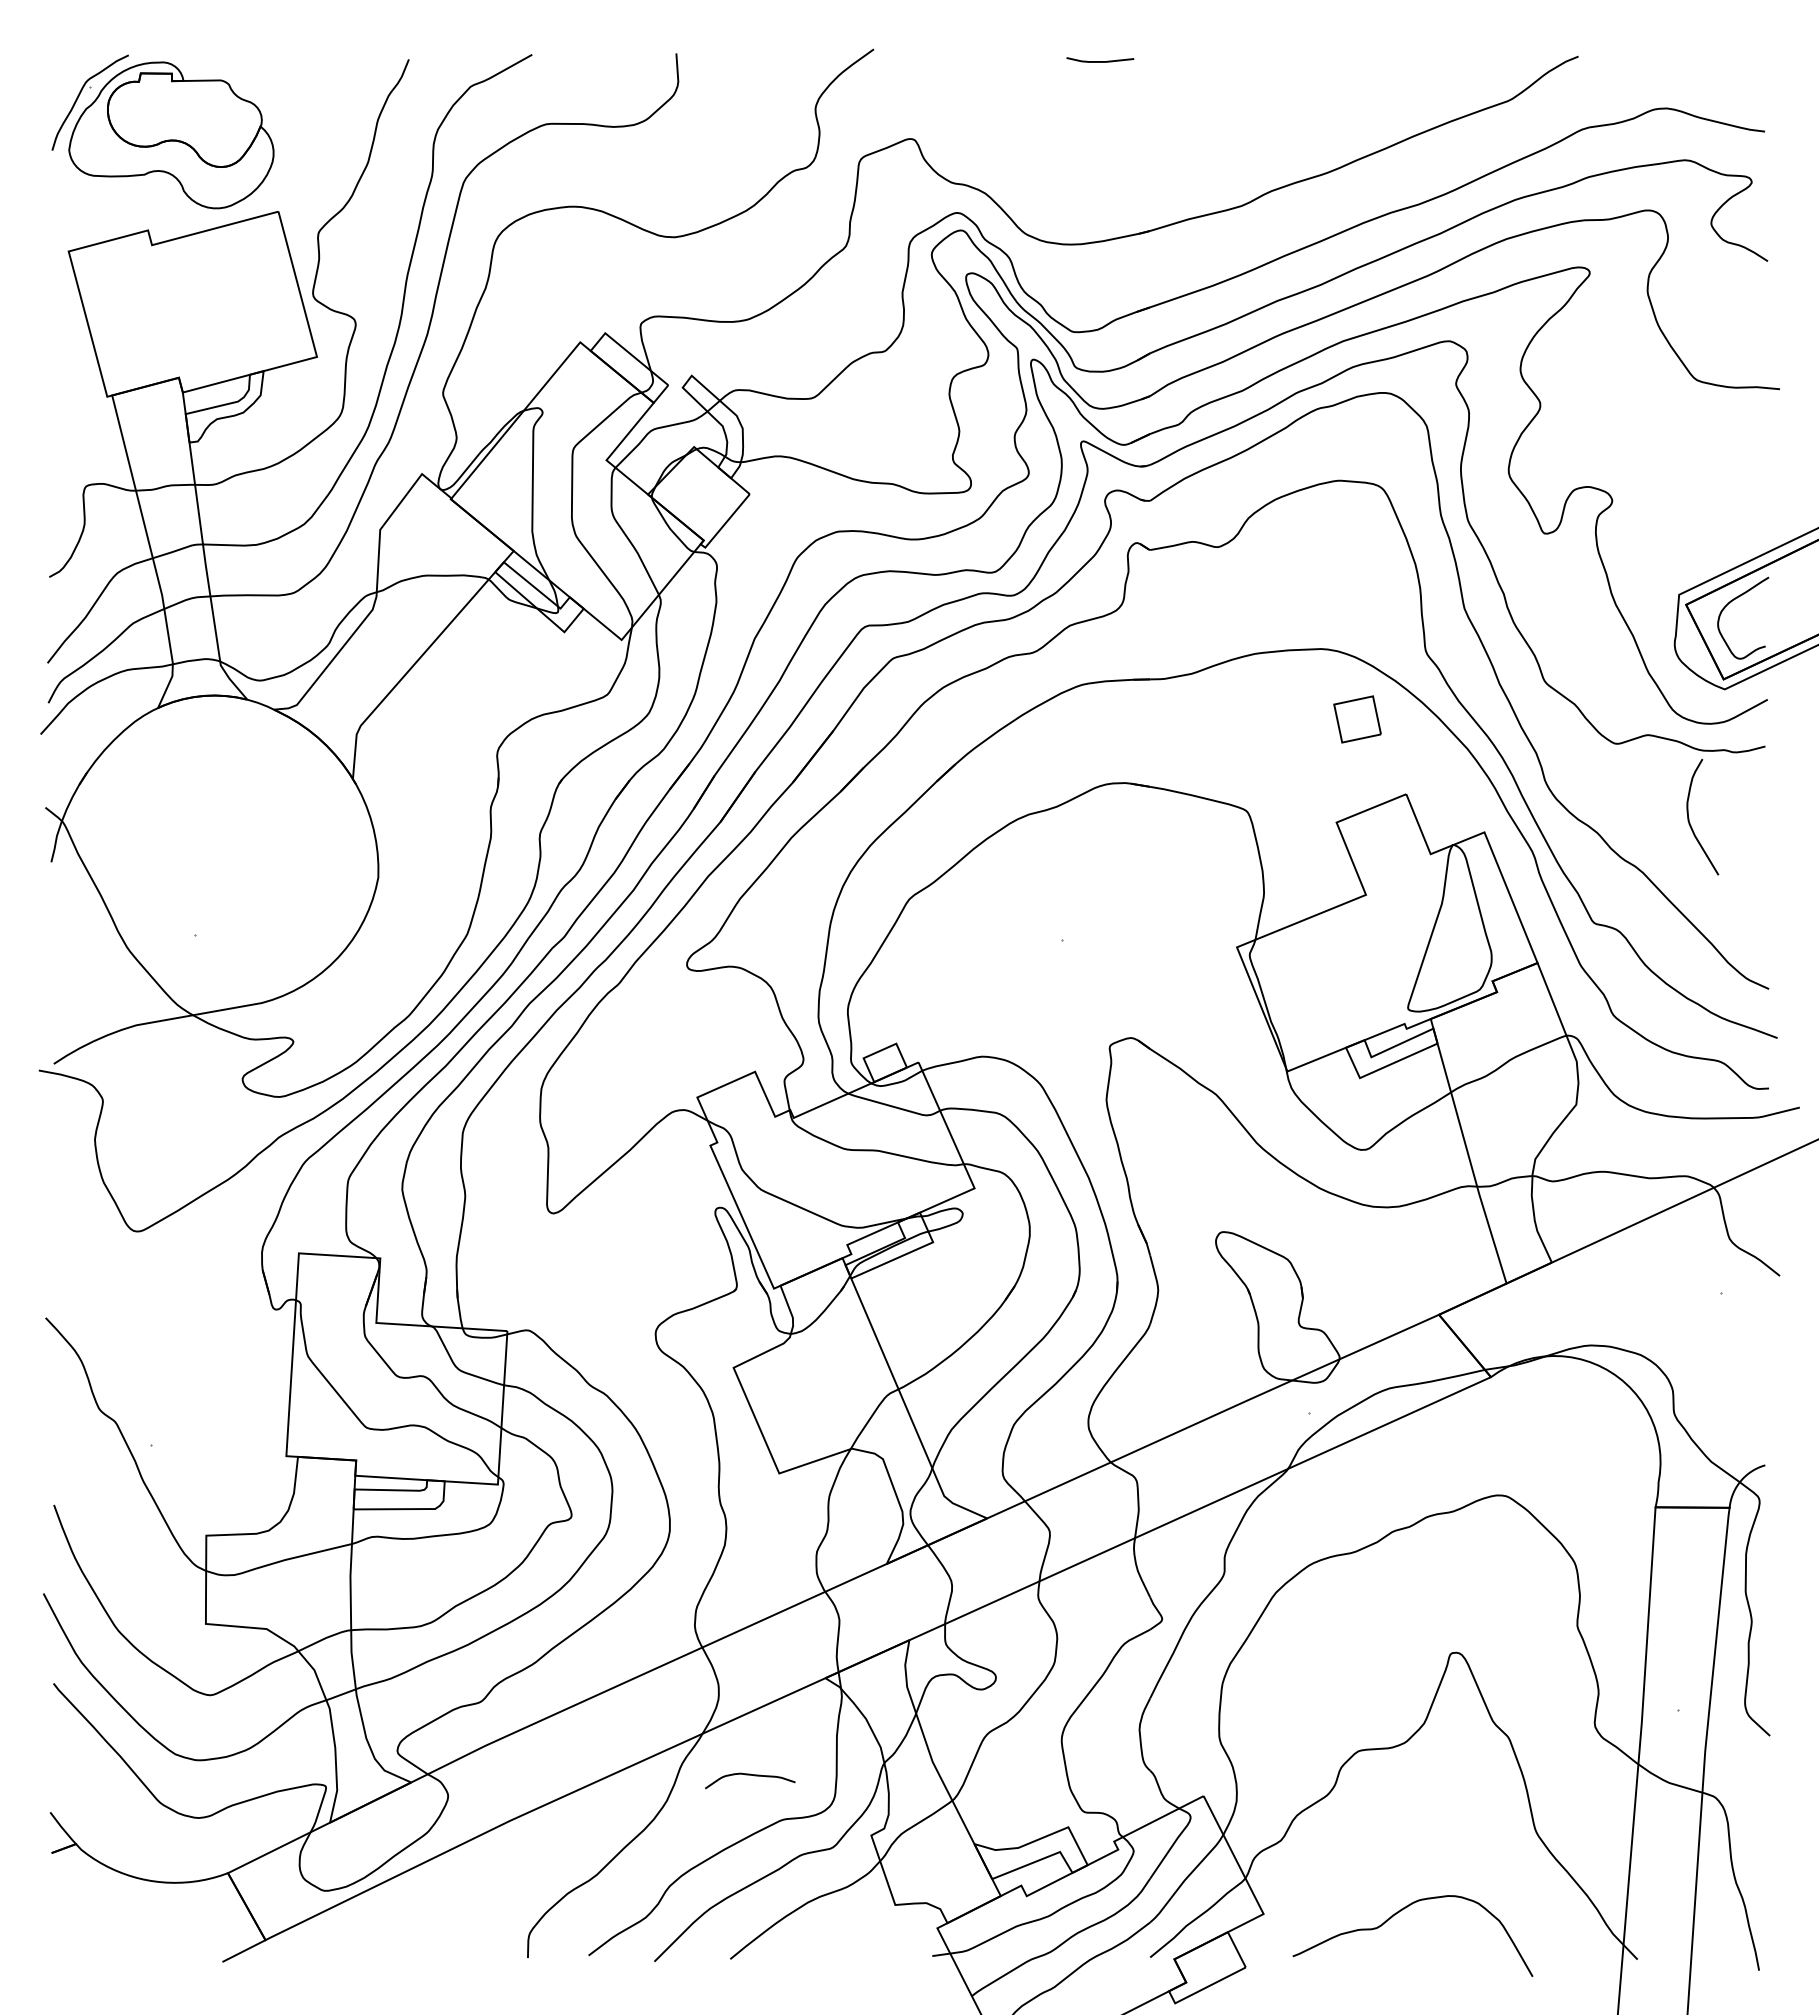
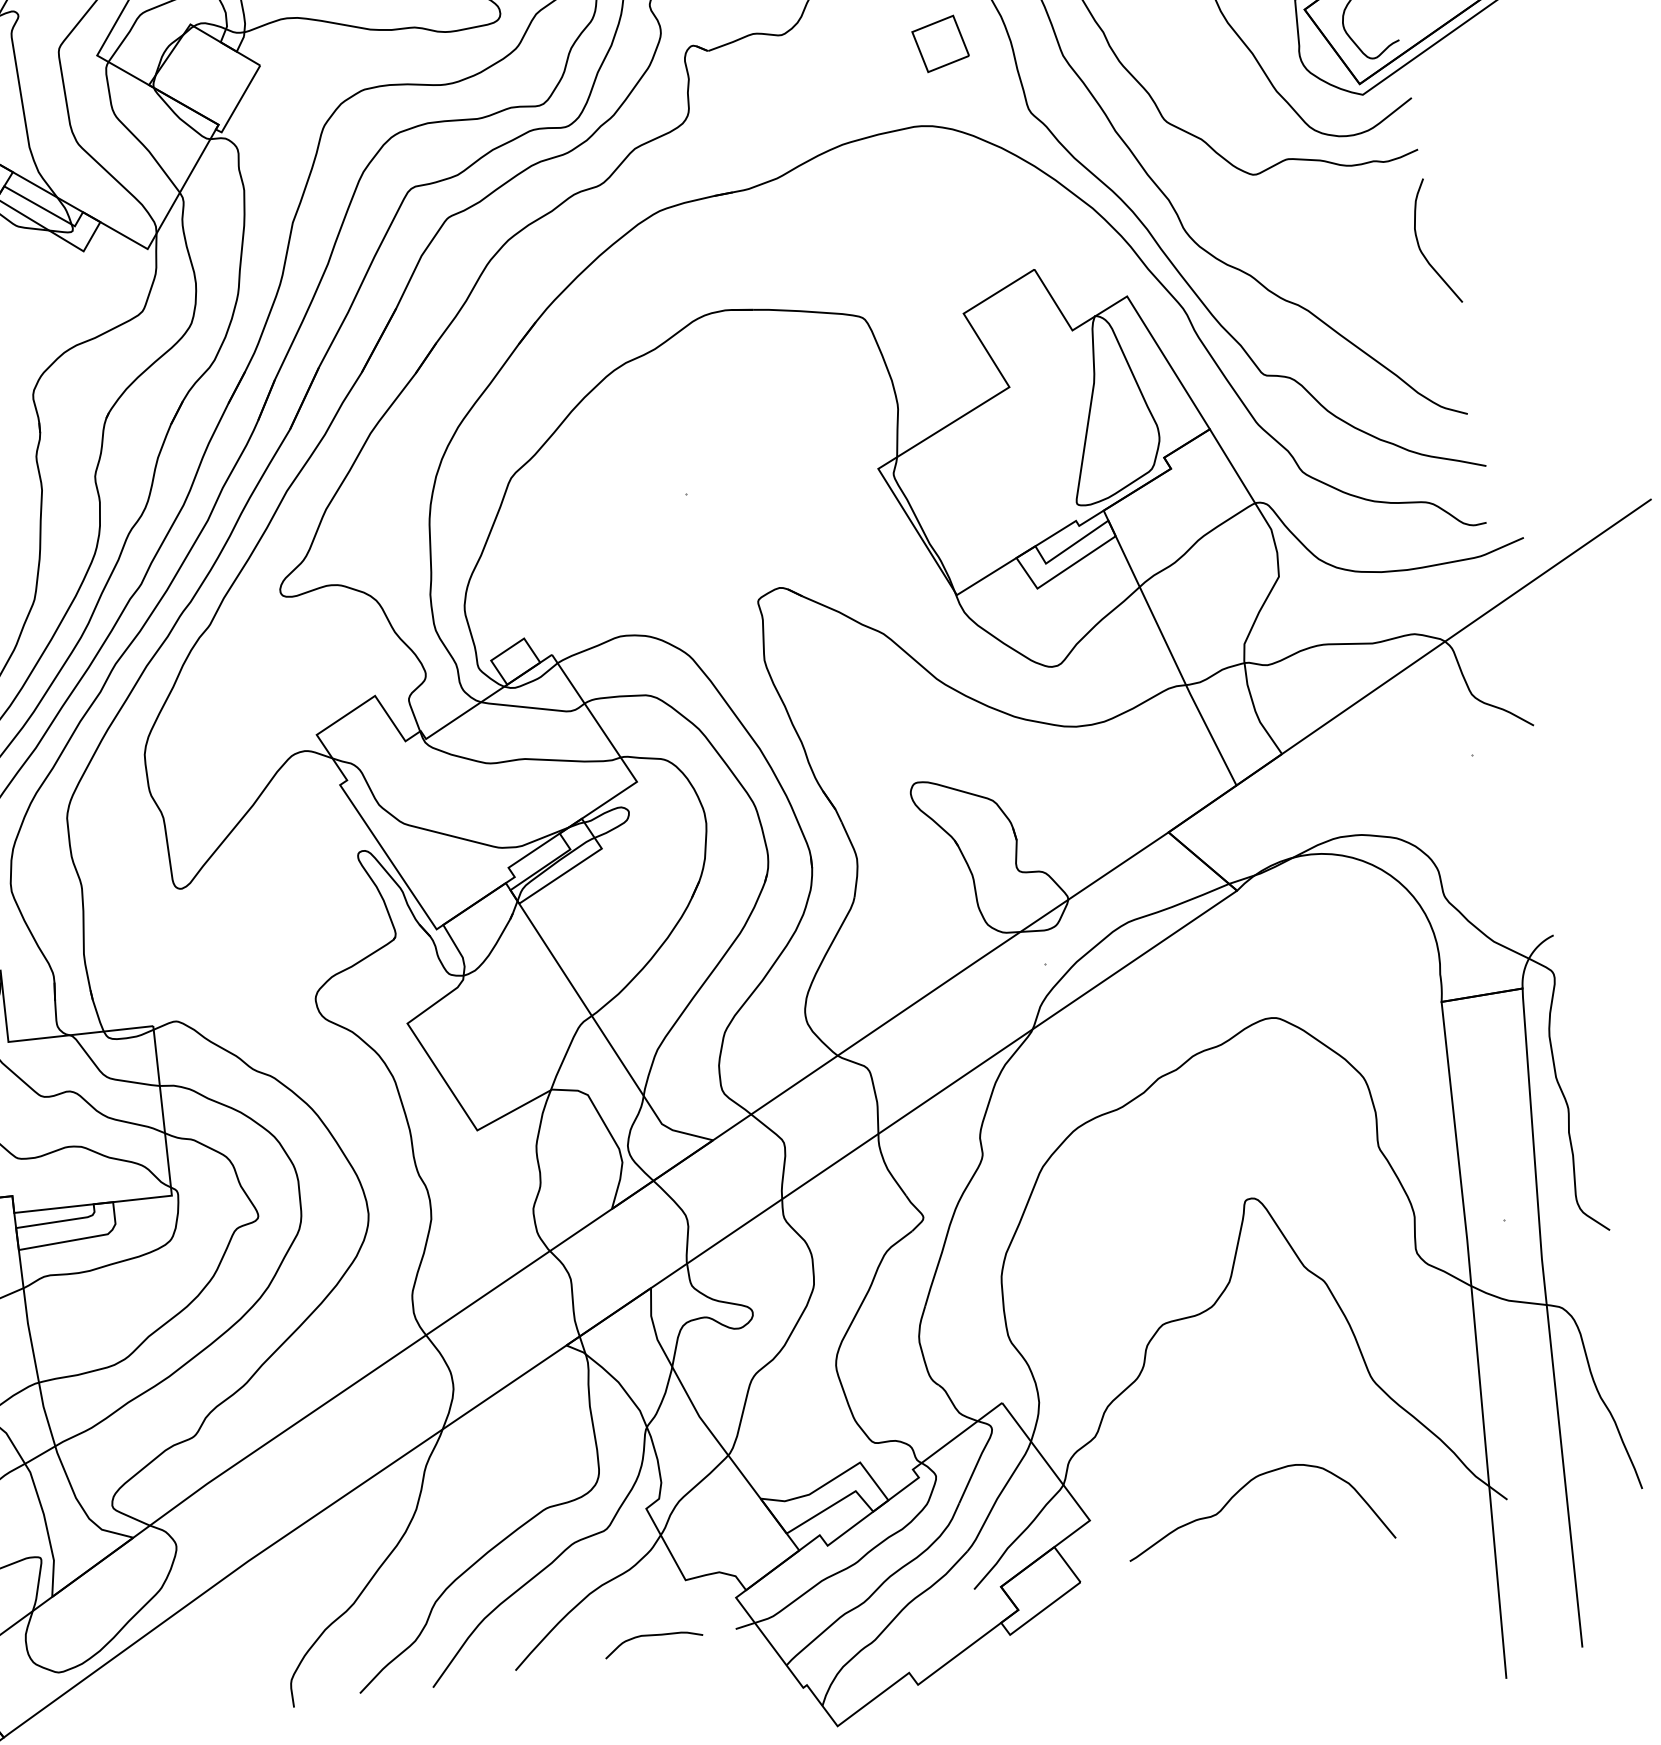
part: (1357, 719) -> (940, 44), moved
curve: (1689, 817) -> (1419, 244), moved
curve: (750, 1775) -> (652, 1635), moved

